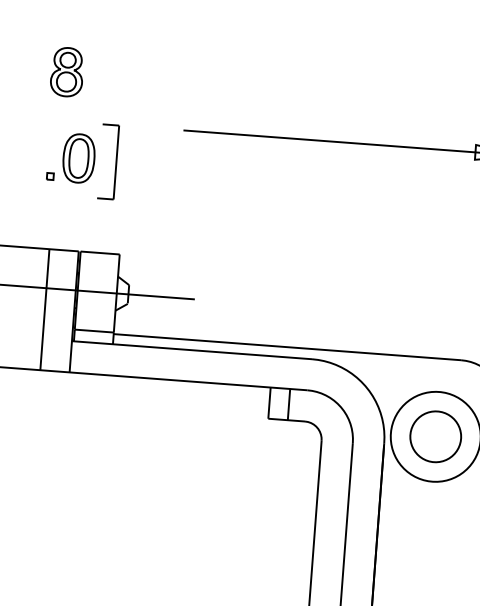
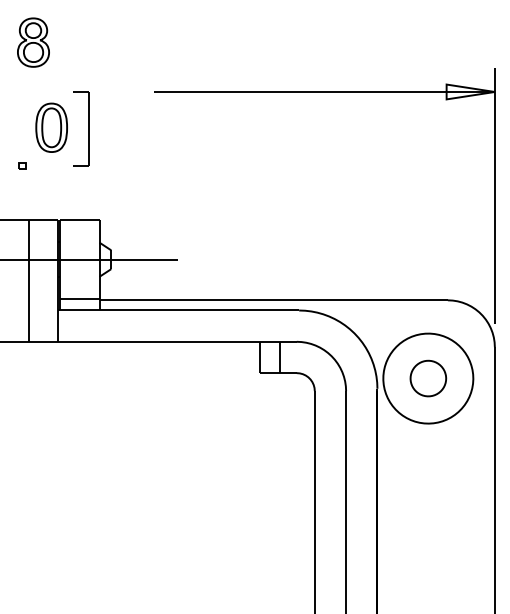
part: (50, 176) -> (22, 165), moved
part: (435, 436) -> (428, 378), size x0.7

